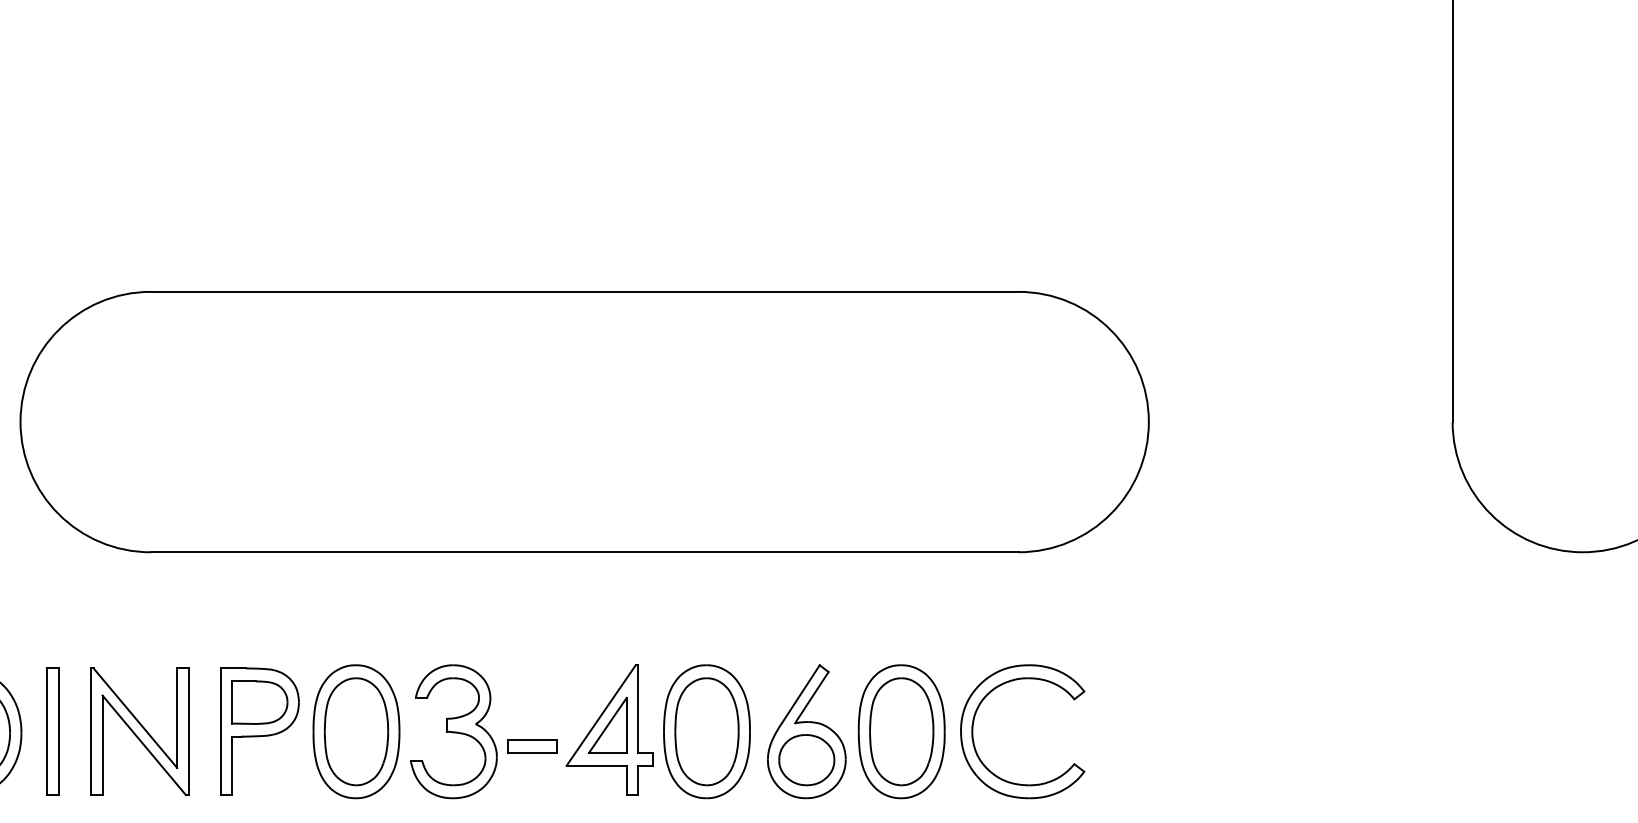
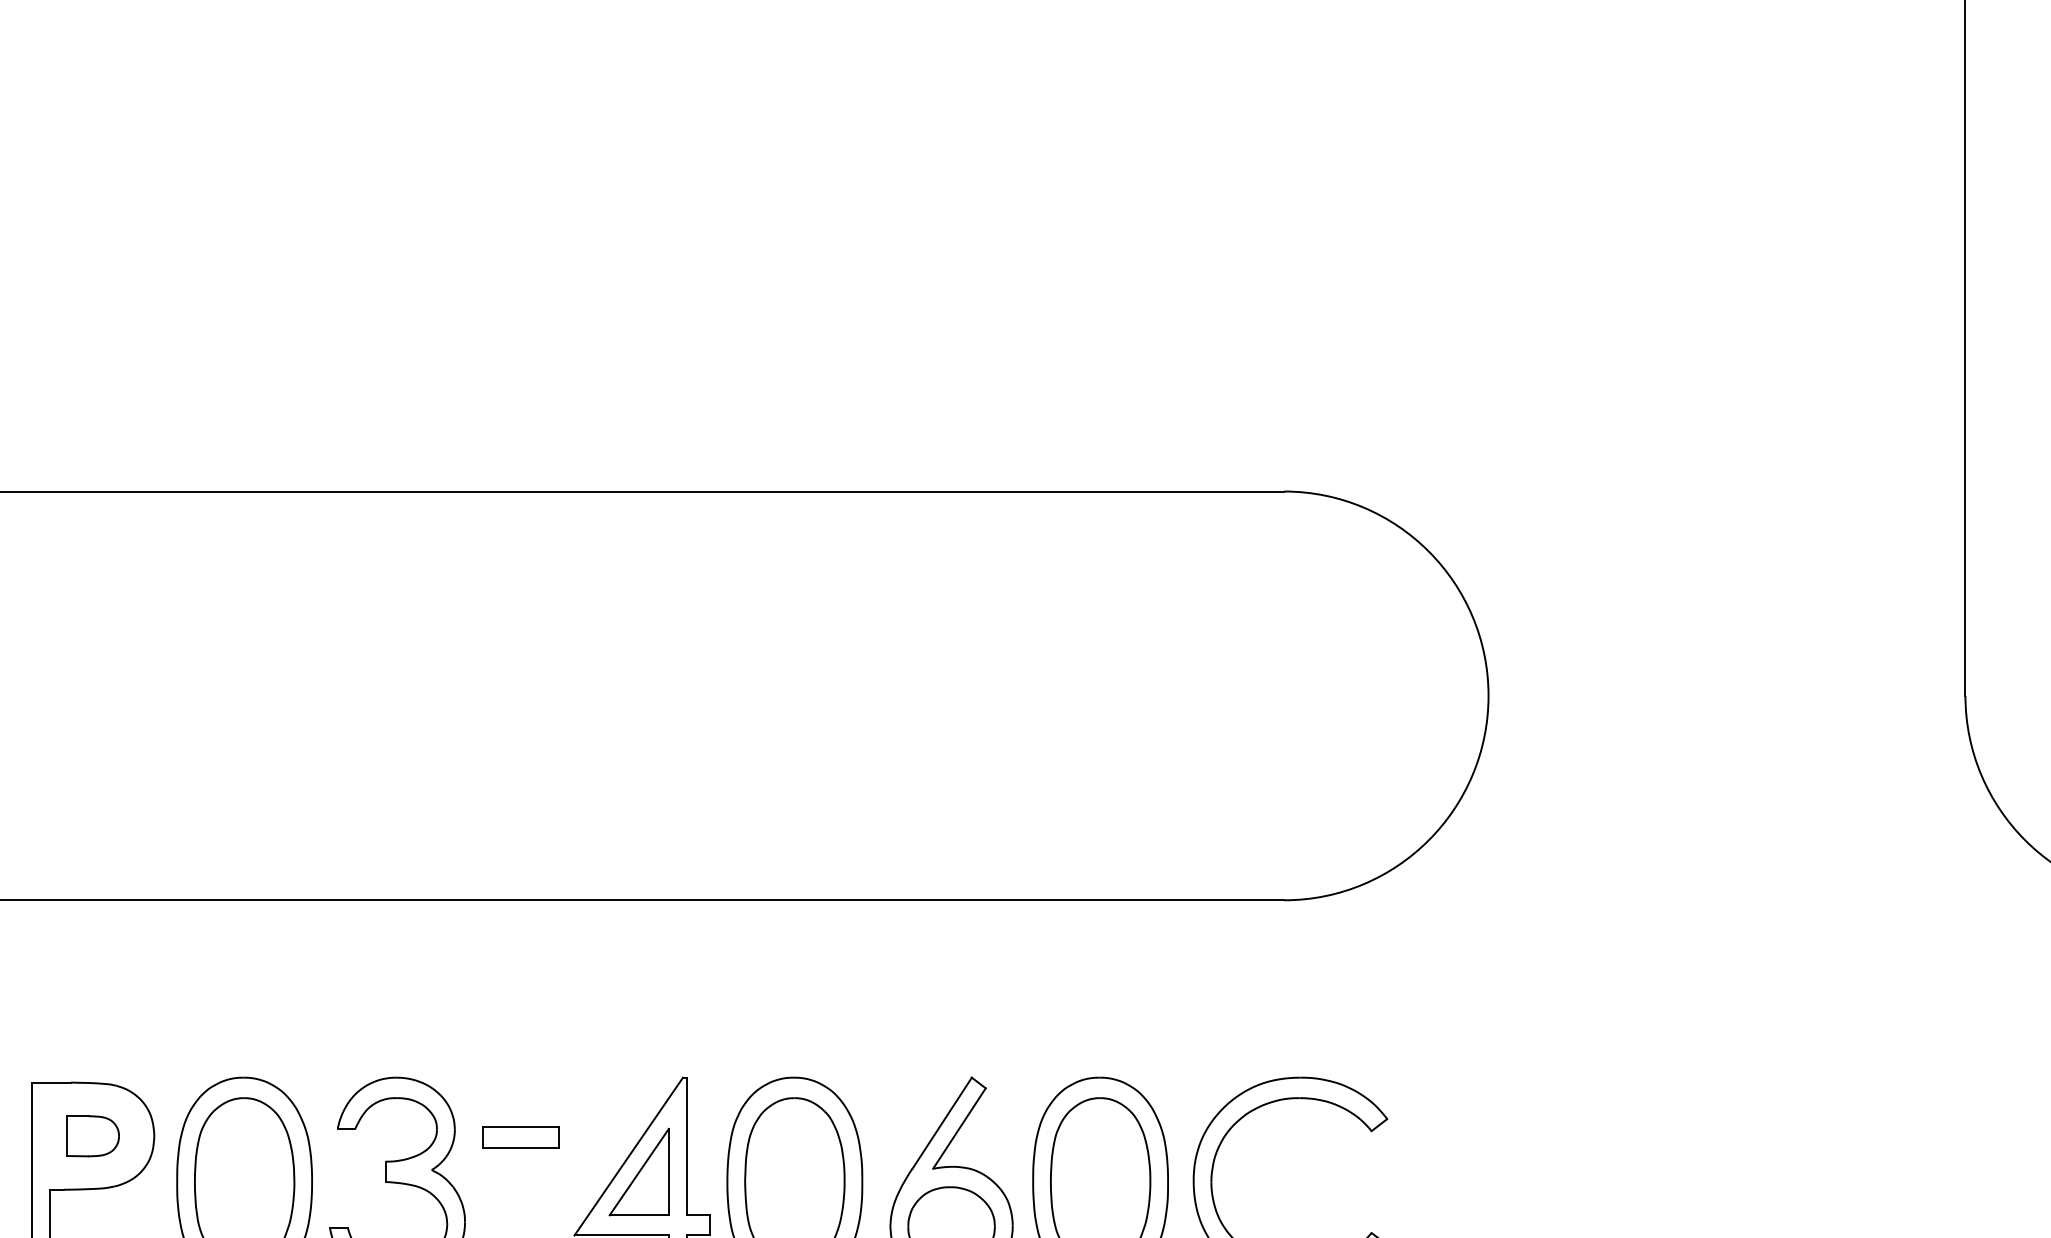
part: (259, 702) -> (92, 1136), size x0.6
part: (532, 746) -> (520, 1137), moved

